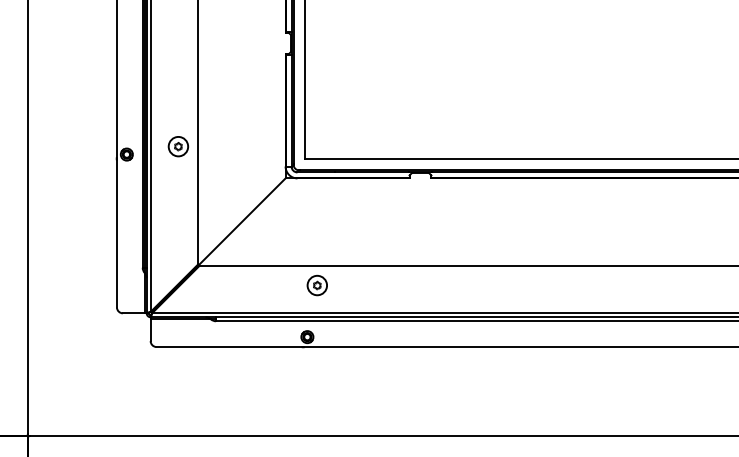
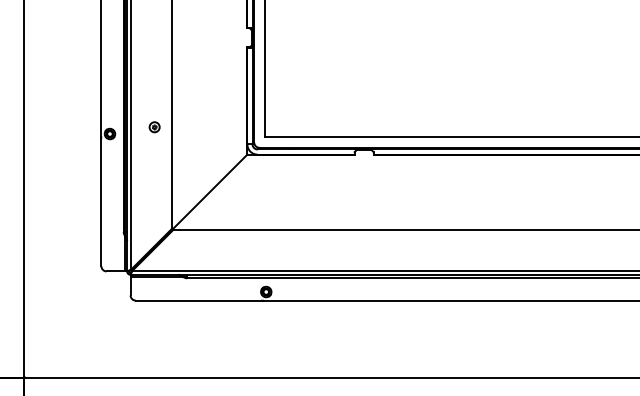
part: (178, 146) -> (154, 127), size x0.6
part: (316, 285) -> (274, 247), removed

